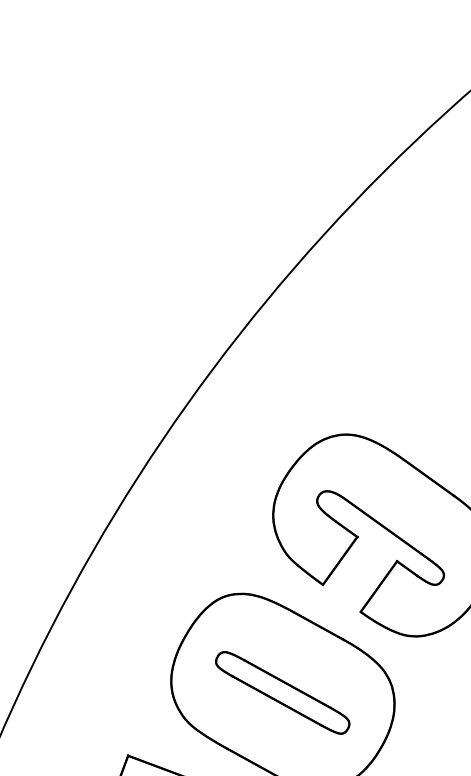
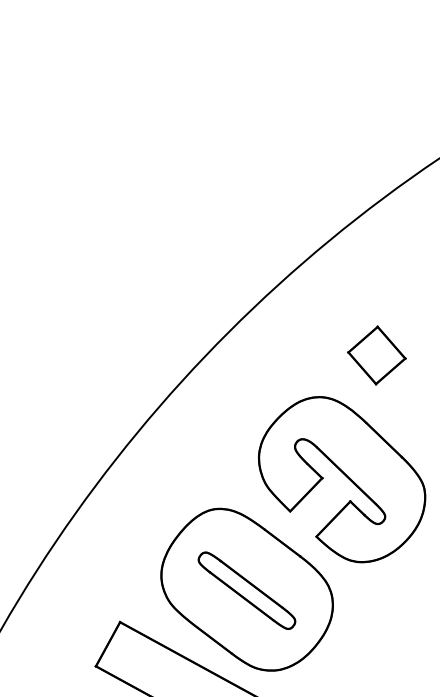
part: (403, 372) -> (376, 355), added

